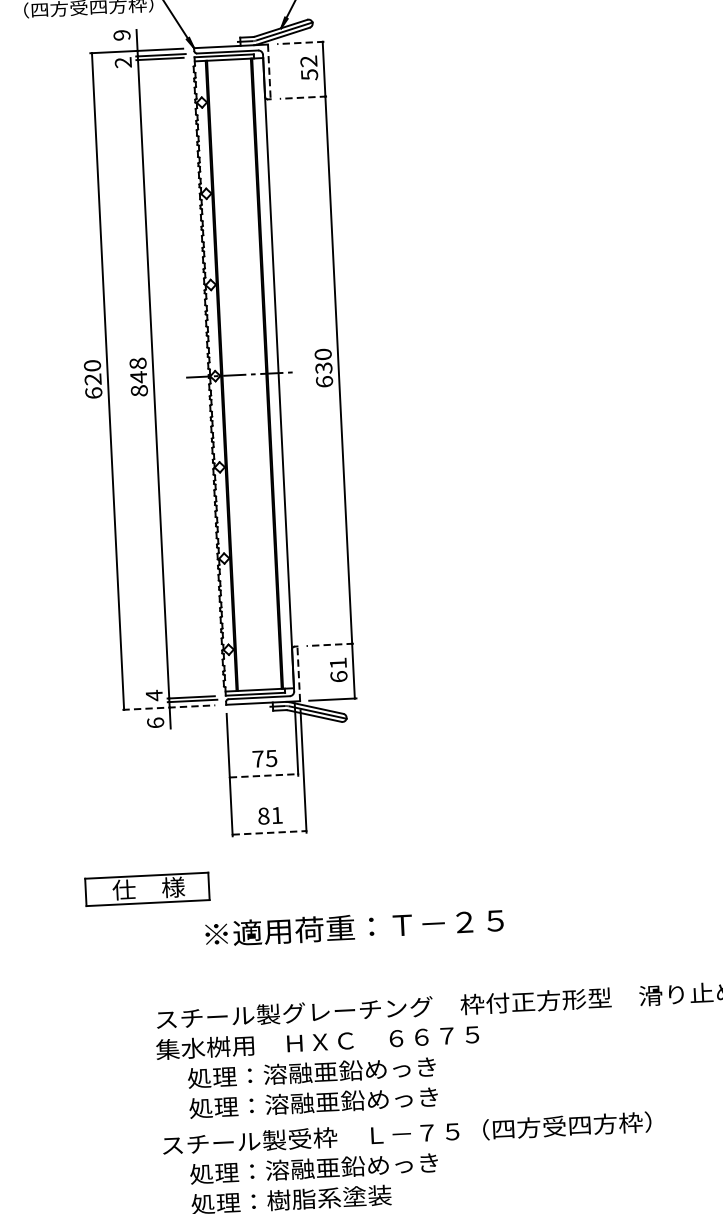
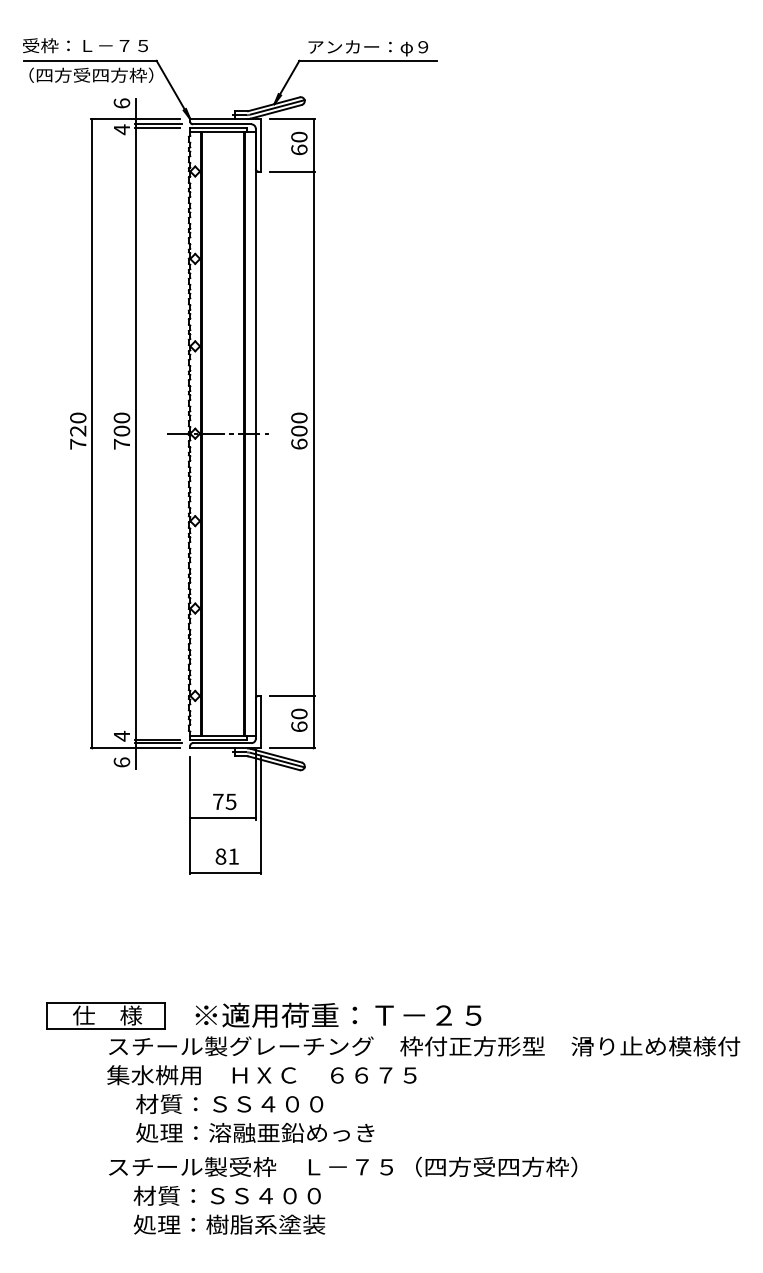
text: (121, 35) -> (121, 103), 9 -> 6
line: (300, 43) -> (292, 119), dashed -> solid
text: (122, 62) -> (121, 129), 2 -> 4
text: (309, 68) -> (299, 143), 52 -> 60
line: (269, 72) -> (261, 145), dashed -> solid
line: (303, 97) -> (292, 171), dashed -> solid
text: (323, 367) -> (299, 430), 630 -> 600
text: (138, 376) -> (121, 430), 848 -> 700
text: (94, 392) -> (78, 443), 620 -> 720
line: (330, 644) -> (292, 695), dashed -> solid
text: (338, 662) -> (299, 713), 61 -> 60
line: (299, 673) -> (261, 721), dashed -> solid
line: (169, 707) -> (135, 748), dashed -> solid
line: (264, 776) -> (223, 818), dashed -> solid
line: (270, 832) -> (226, 872), dashed -> solid
part: (146, 888) -> (105, 1015), moved
text: (354, 926) -> (338, 1014), moved
text: (311, 1073) -> (254, 1104), 処理：溶融亜鉛めっき -> 材質：ＳＳ４００
text: (313, 1168) -> (252, 1195), 処理：溶融亜鉛めっき -> 材質：ＳＳ４００

